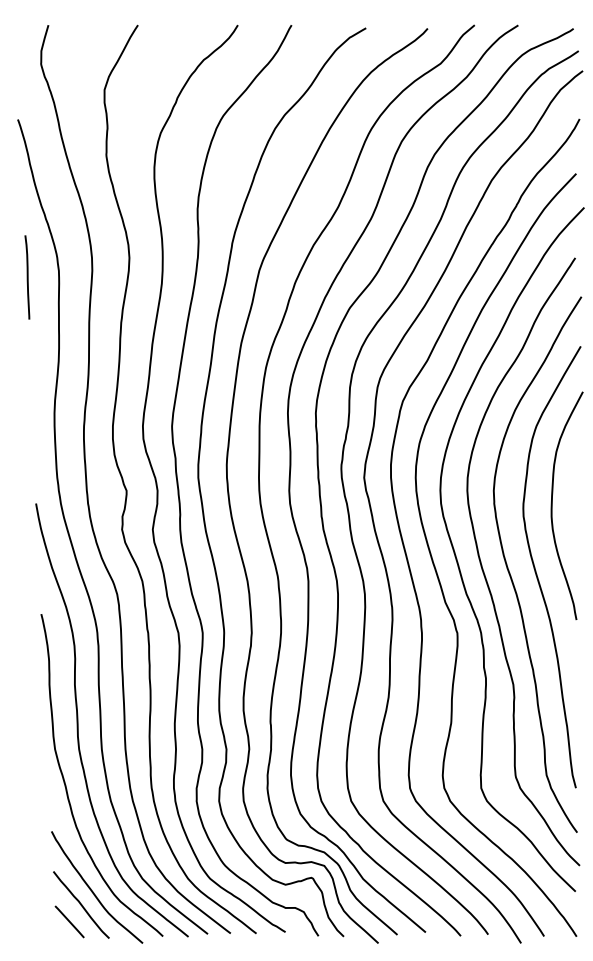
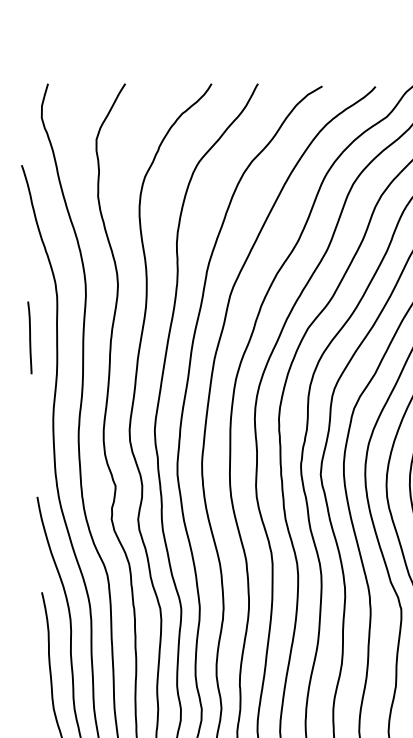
line: (27, 277) -> (29, 337), moved

